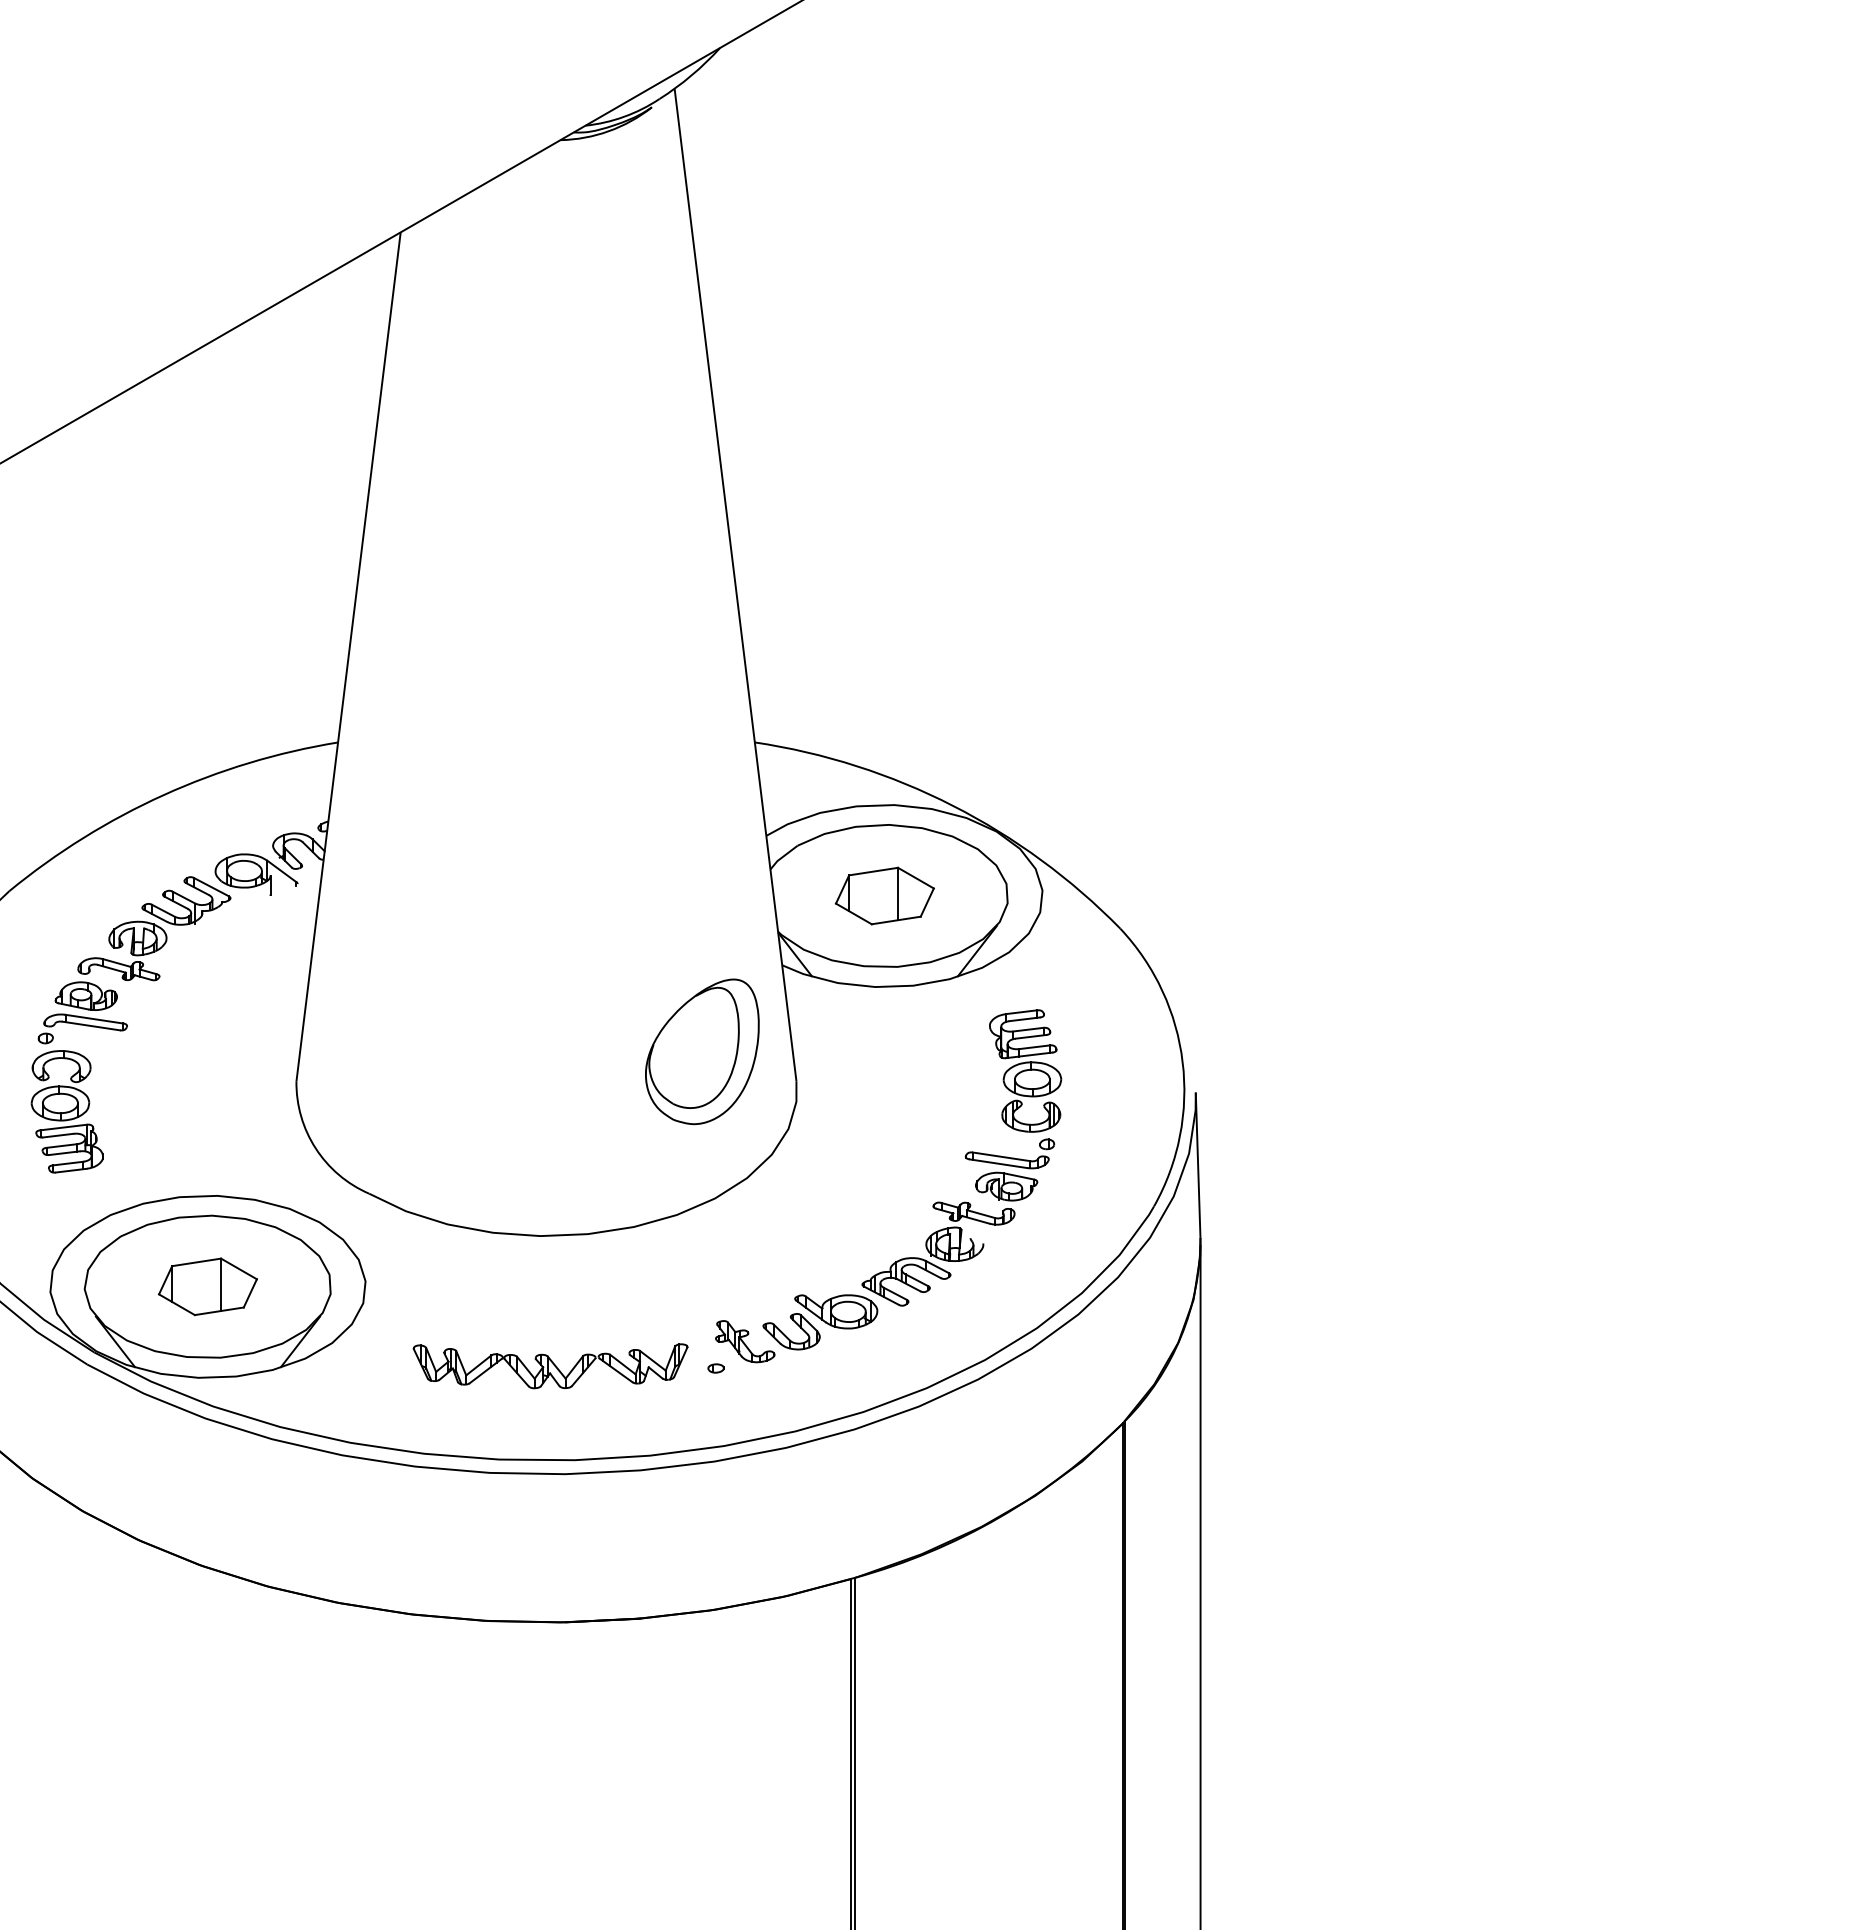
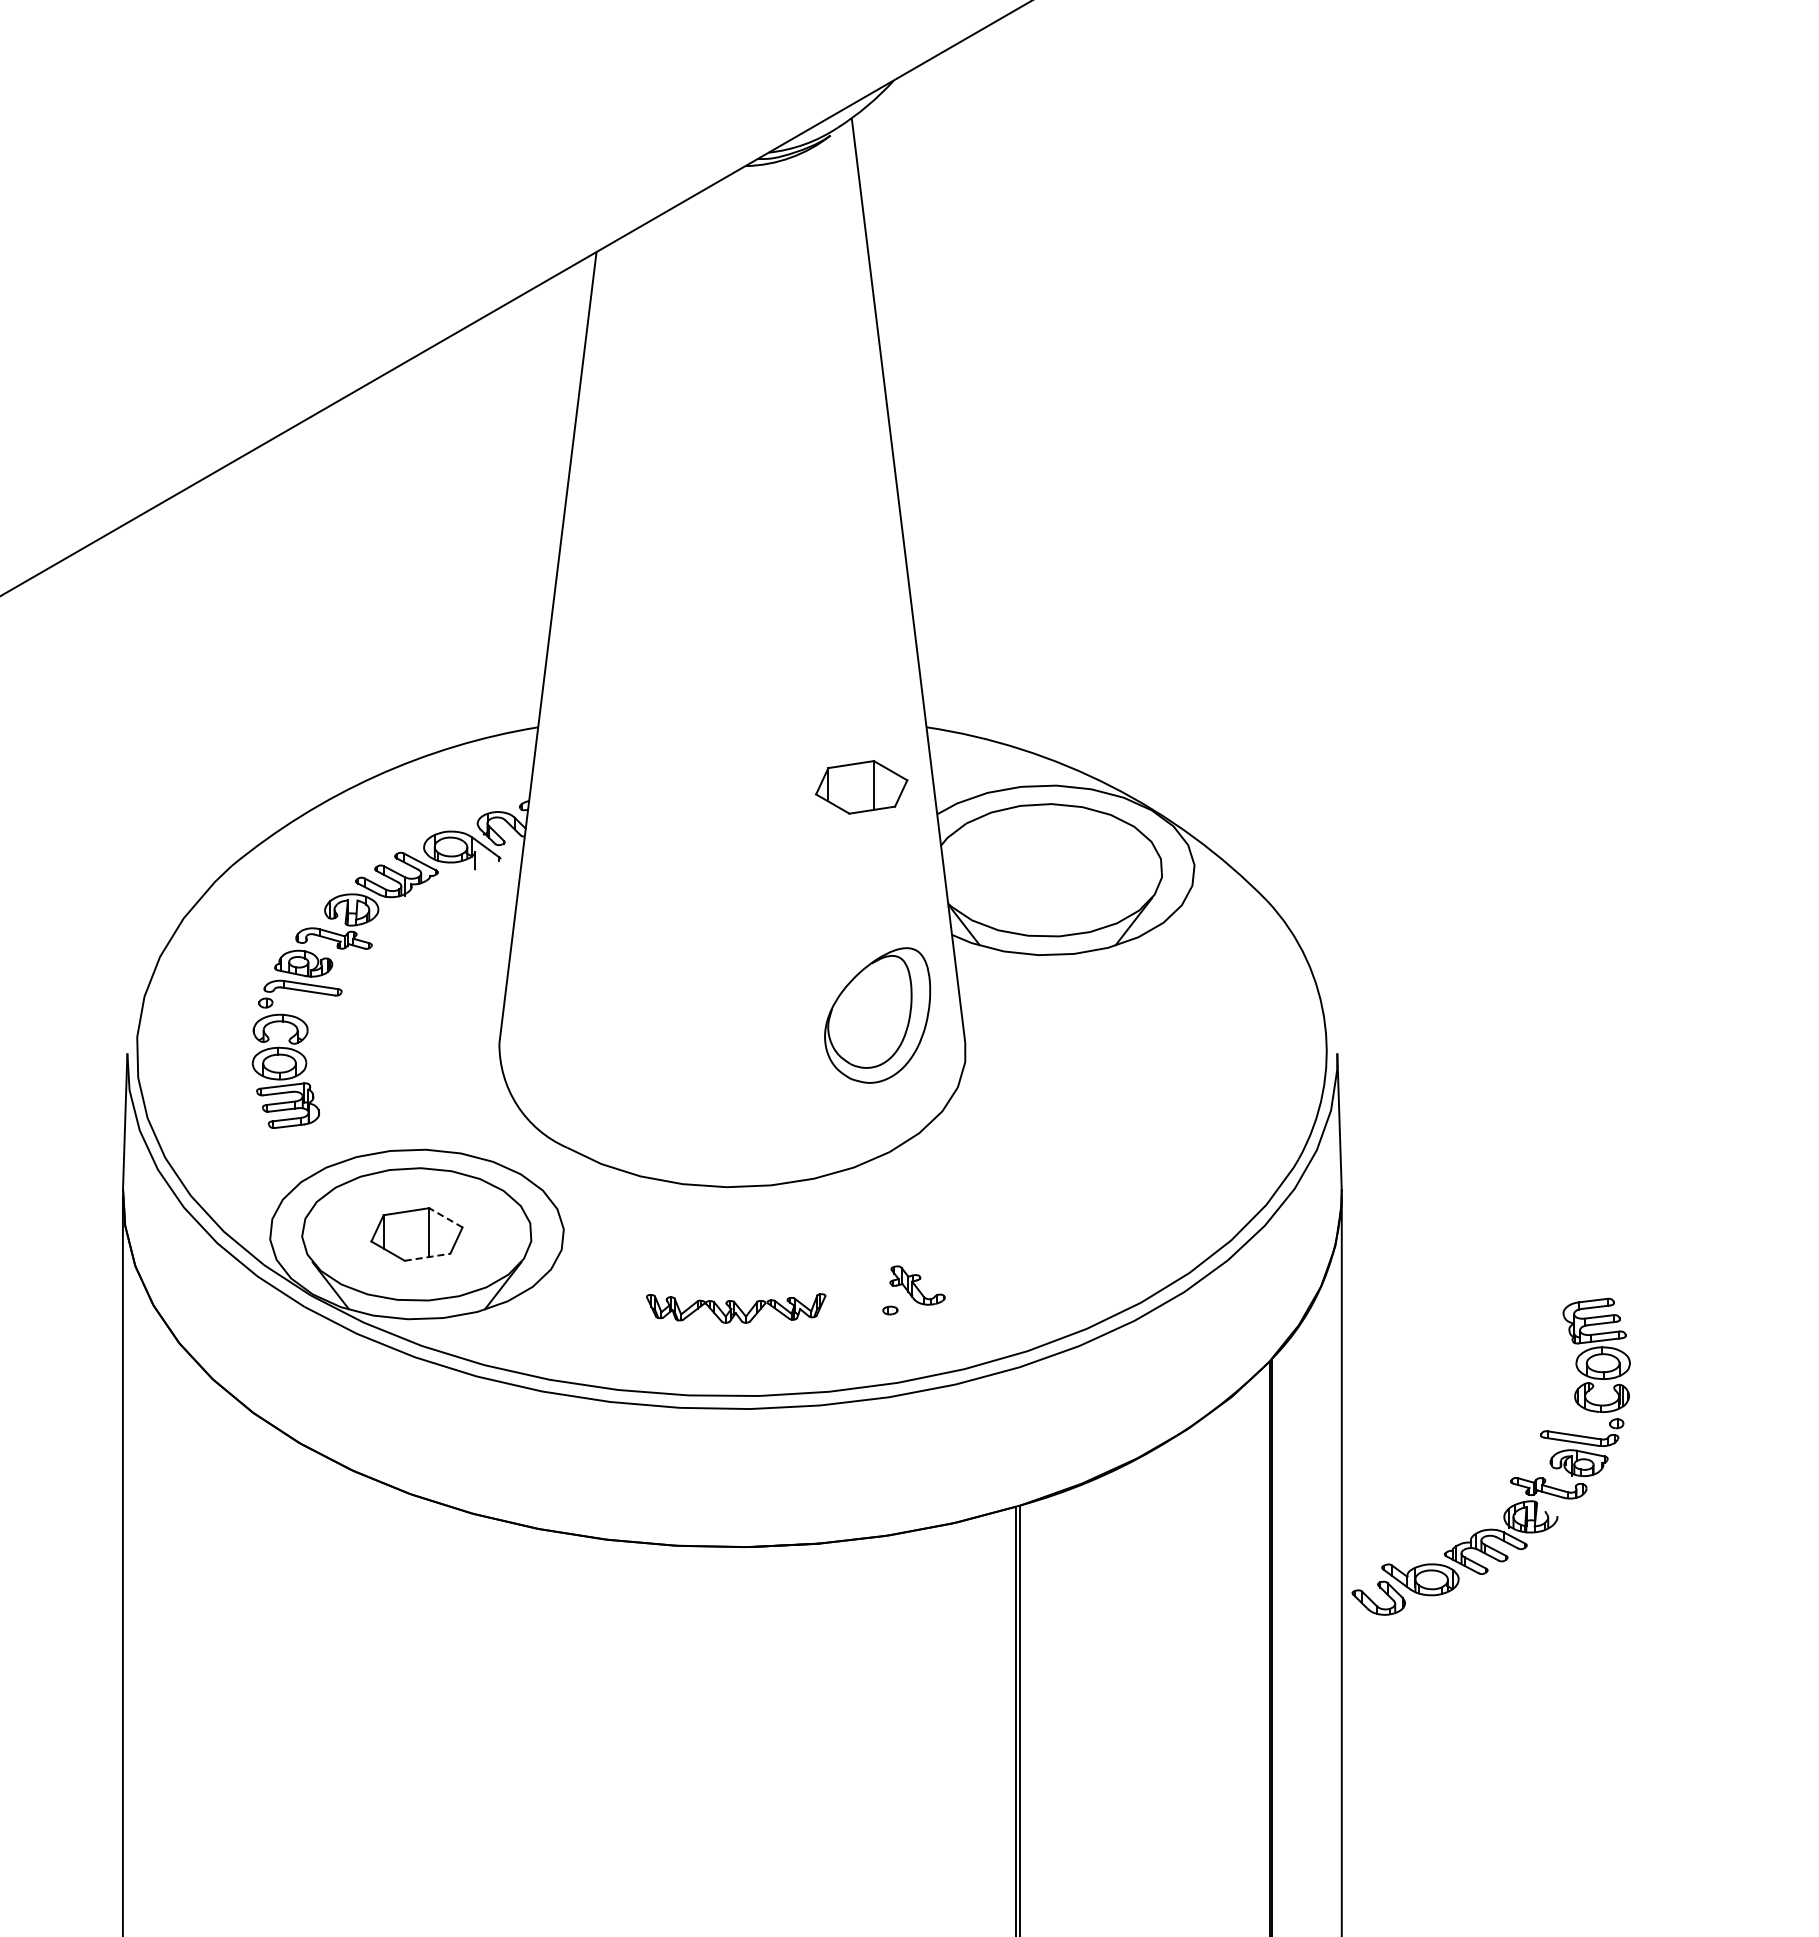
part: (884, 896) -> (861, 787), moved
part: (934, 1203) -> (1511, 1478), moved
line: (238, 1268) -> (445, 1217), solid -> dashed
line: (220, 1311) -> (428, 1257), solid -> dashed
part: (549, 1366) -> (735, 1308), size x0.7

